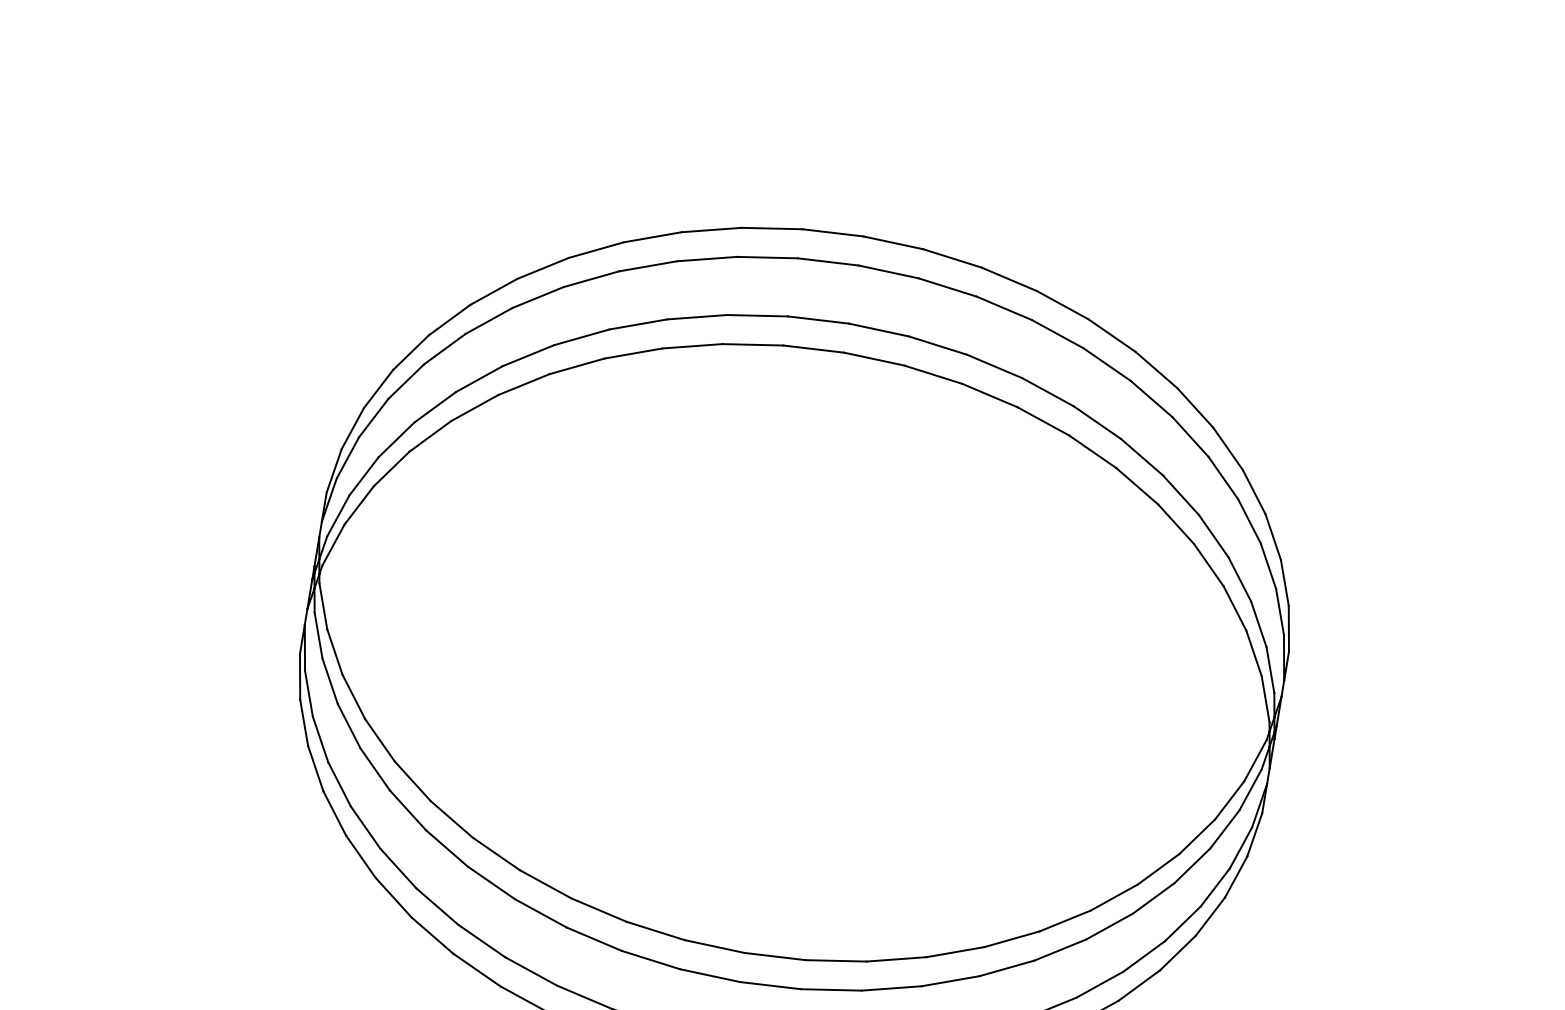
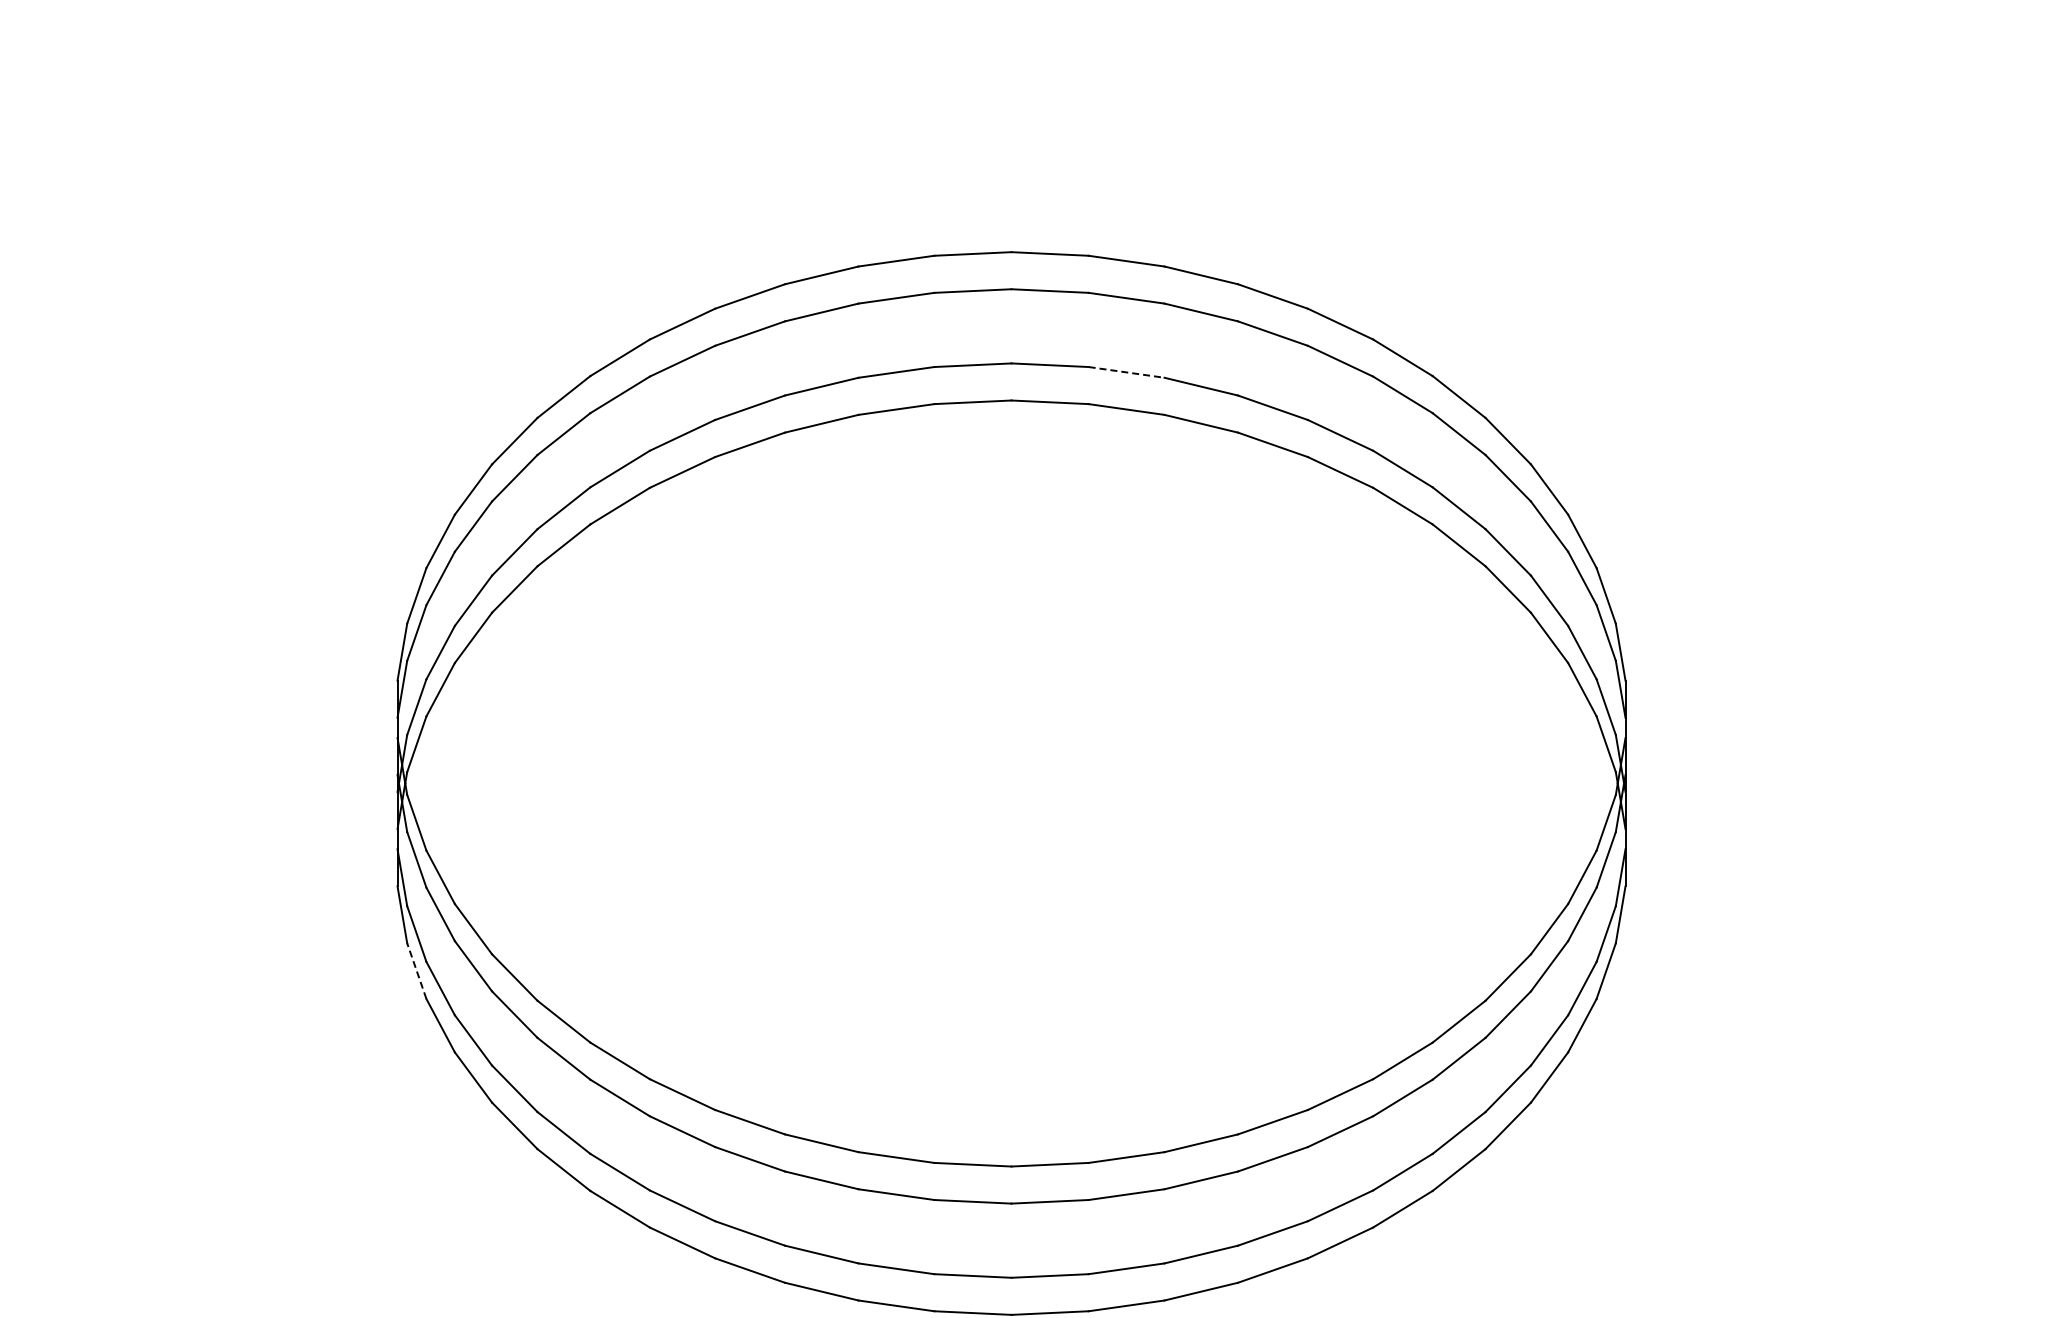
line: (938, 345) -> (1127, 372), solid -> dashed
line: (303, 722) -> (416, 970), solid -> dashed

